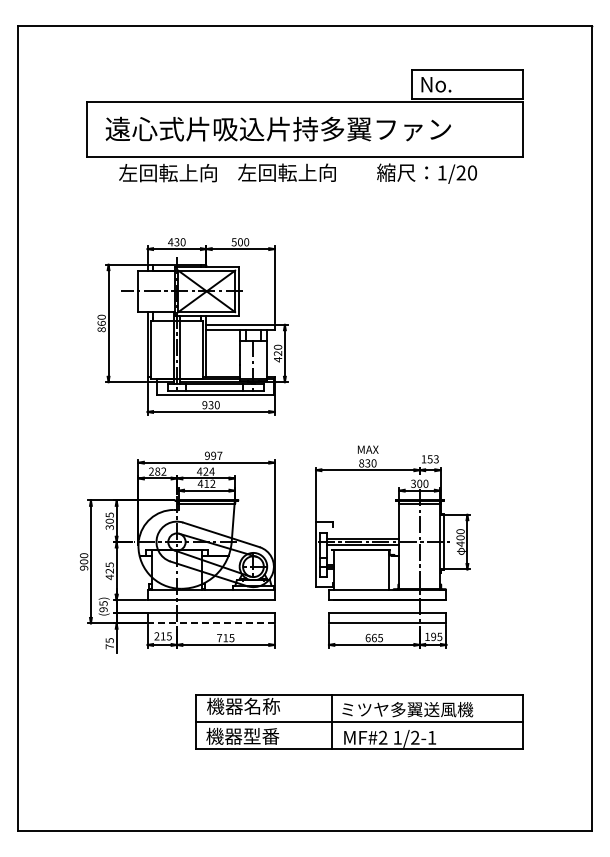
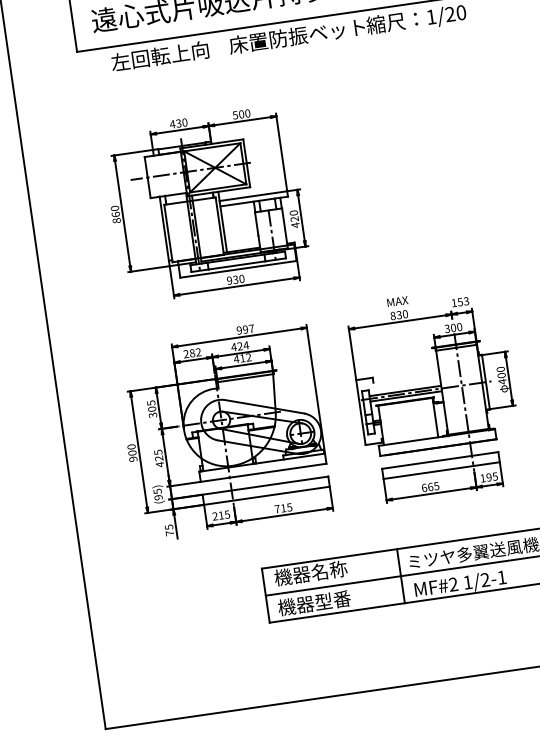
text: (306, 172) -> (297, 35), 左回転上向 -> 床置防振ベット
line: (210, 623) -> (266, 496), dashed -> solid

